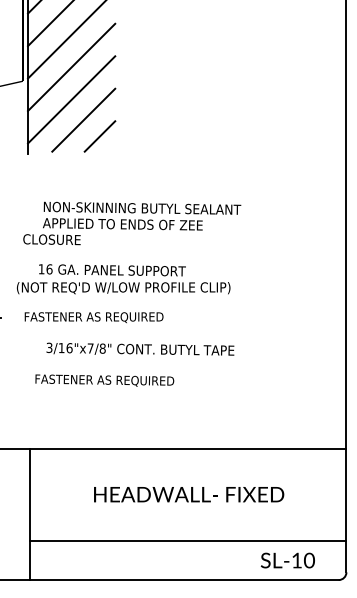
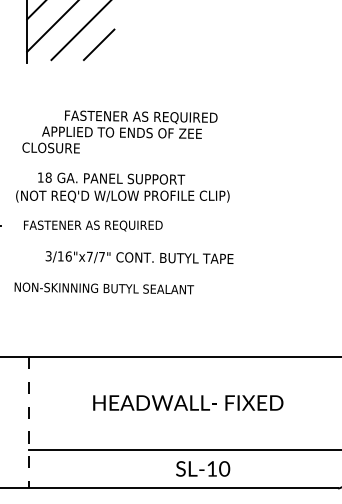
text: (142, 208) -> (141, 116), NON-SKINNING BUTYL SEALANT -> FASTENER AS REQUIRED
text: (49, 269) -> (48, 177), 16 -> 18
text: (102, 348) -> (101, 256), 3/16"x7/8" -> 3/16"x7/7"
text: (104, 380) -> (103, 288), FASTENER AS REQUIRED -> NON-SKINNING BUTYL SEALANT
line: (29, 514) -> (28, 422), solid -> dashed
text: (287, 560) -> (202, 468), moved

